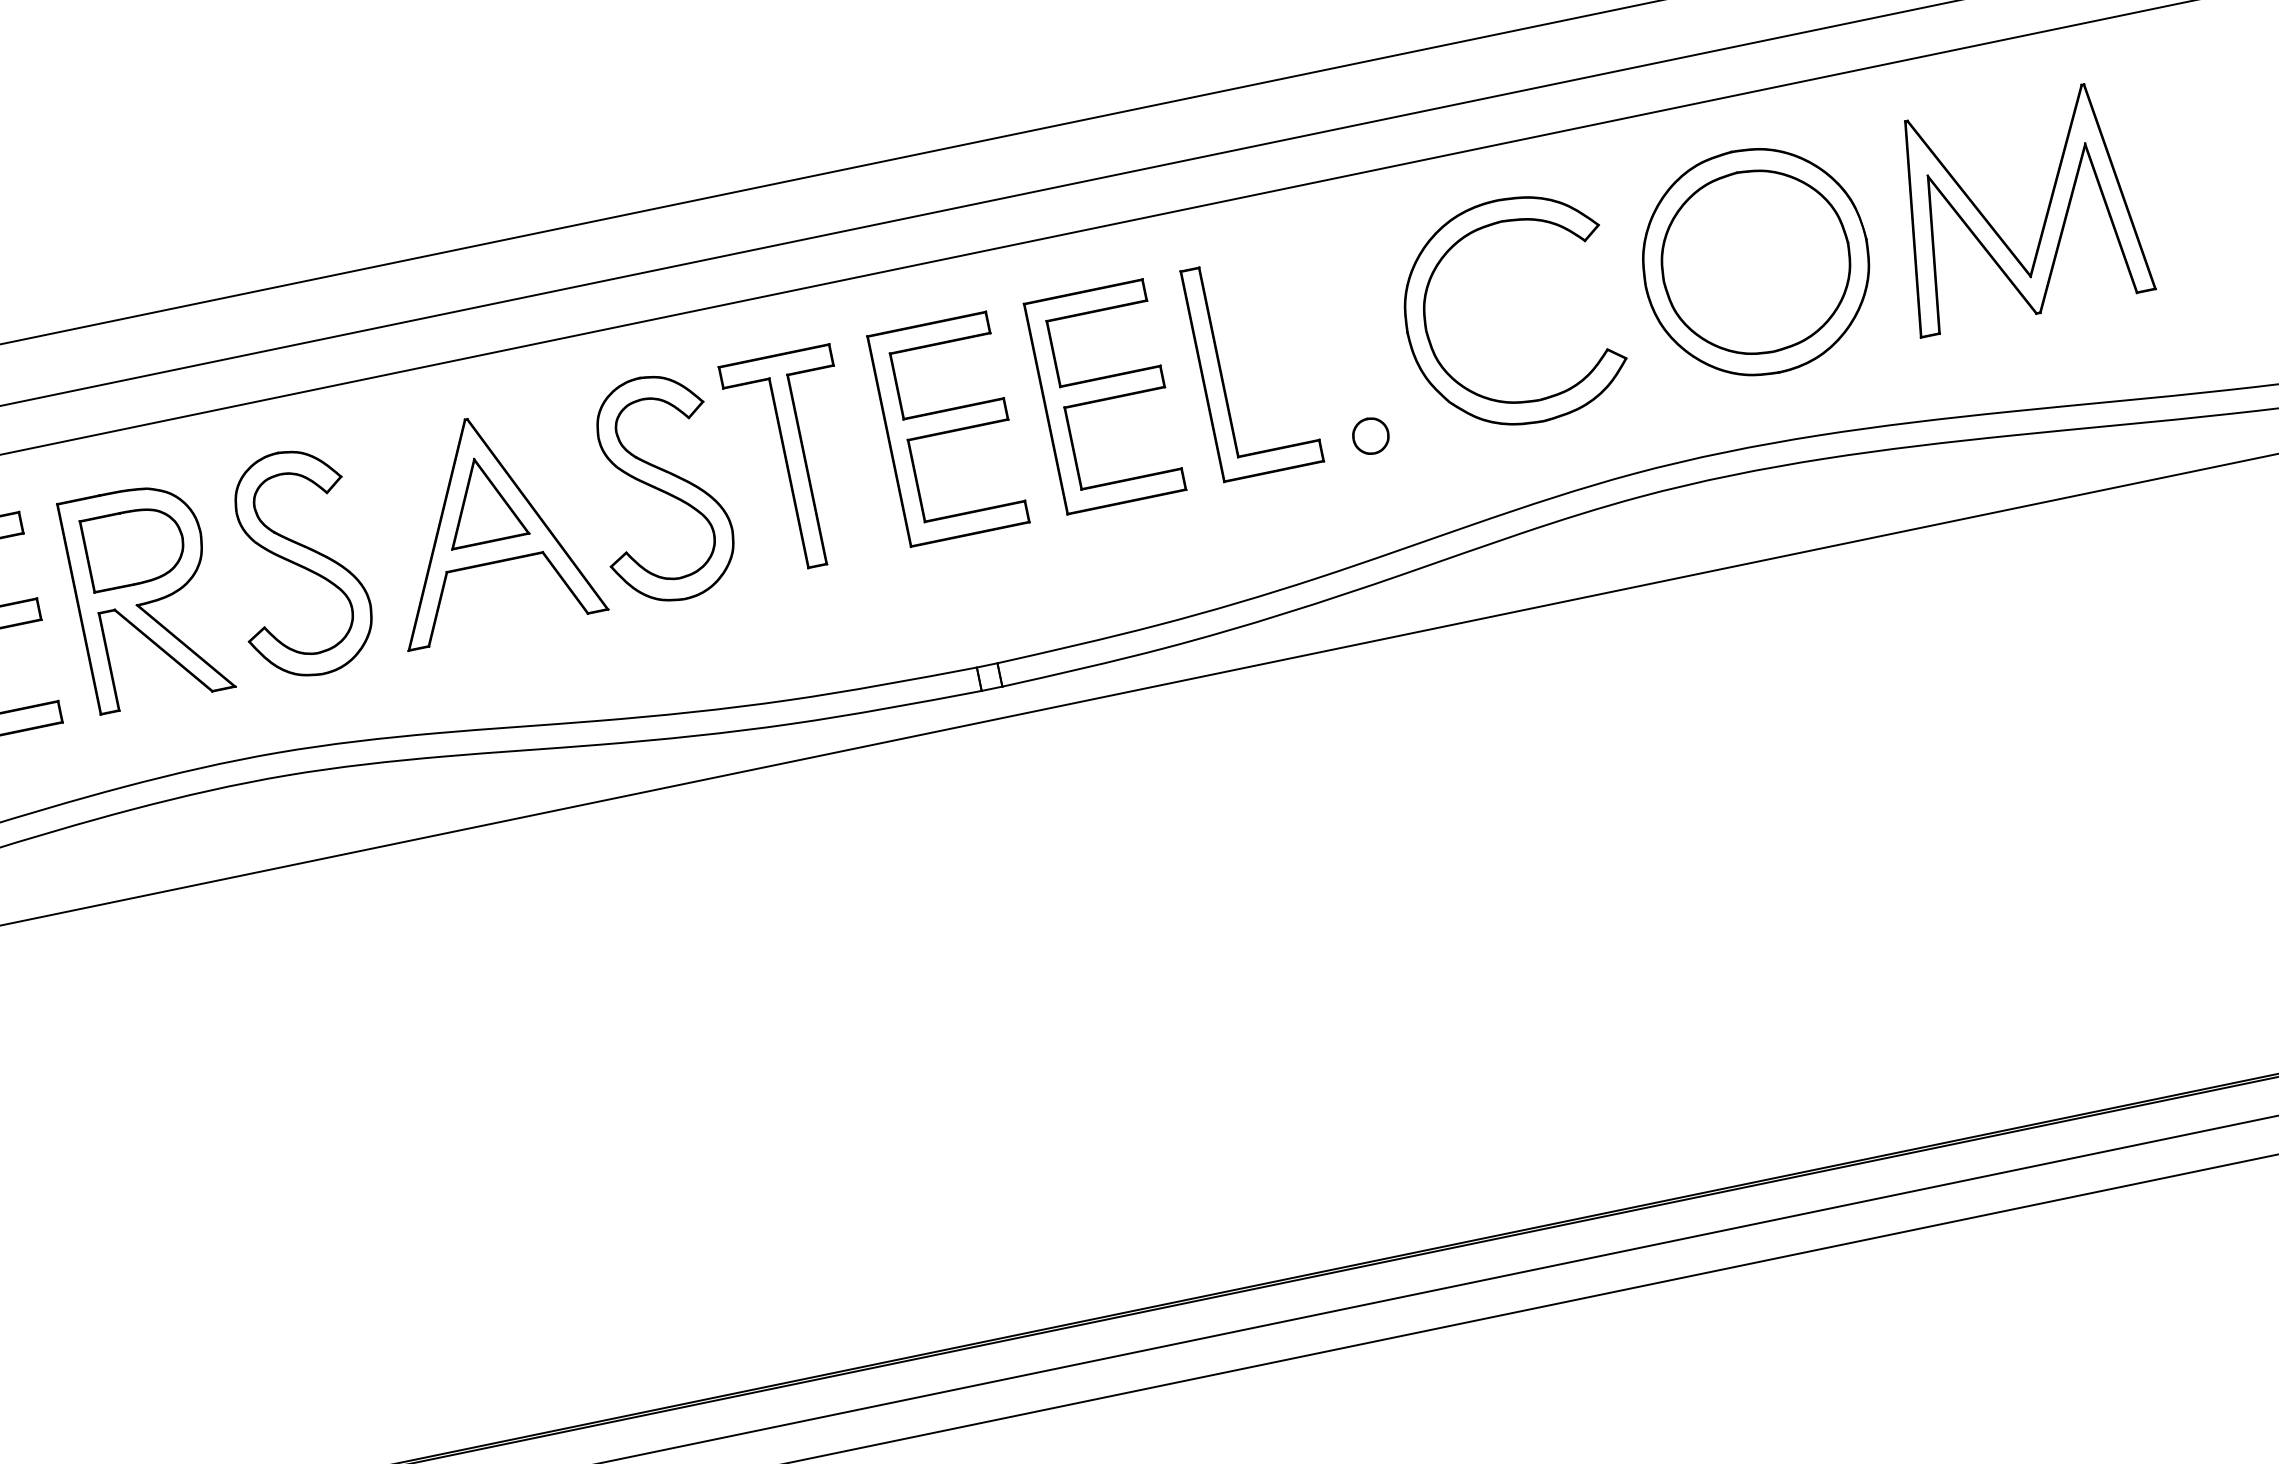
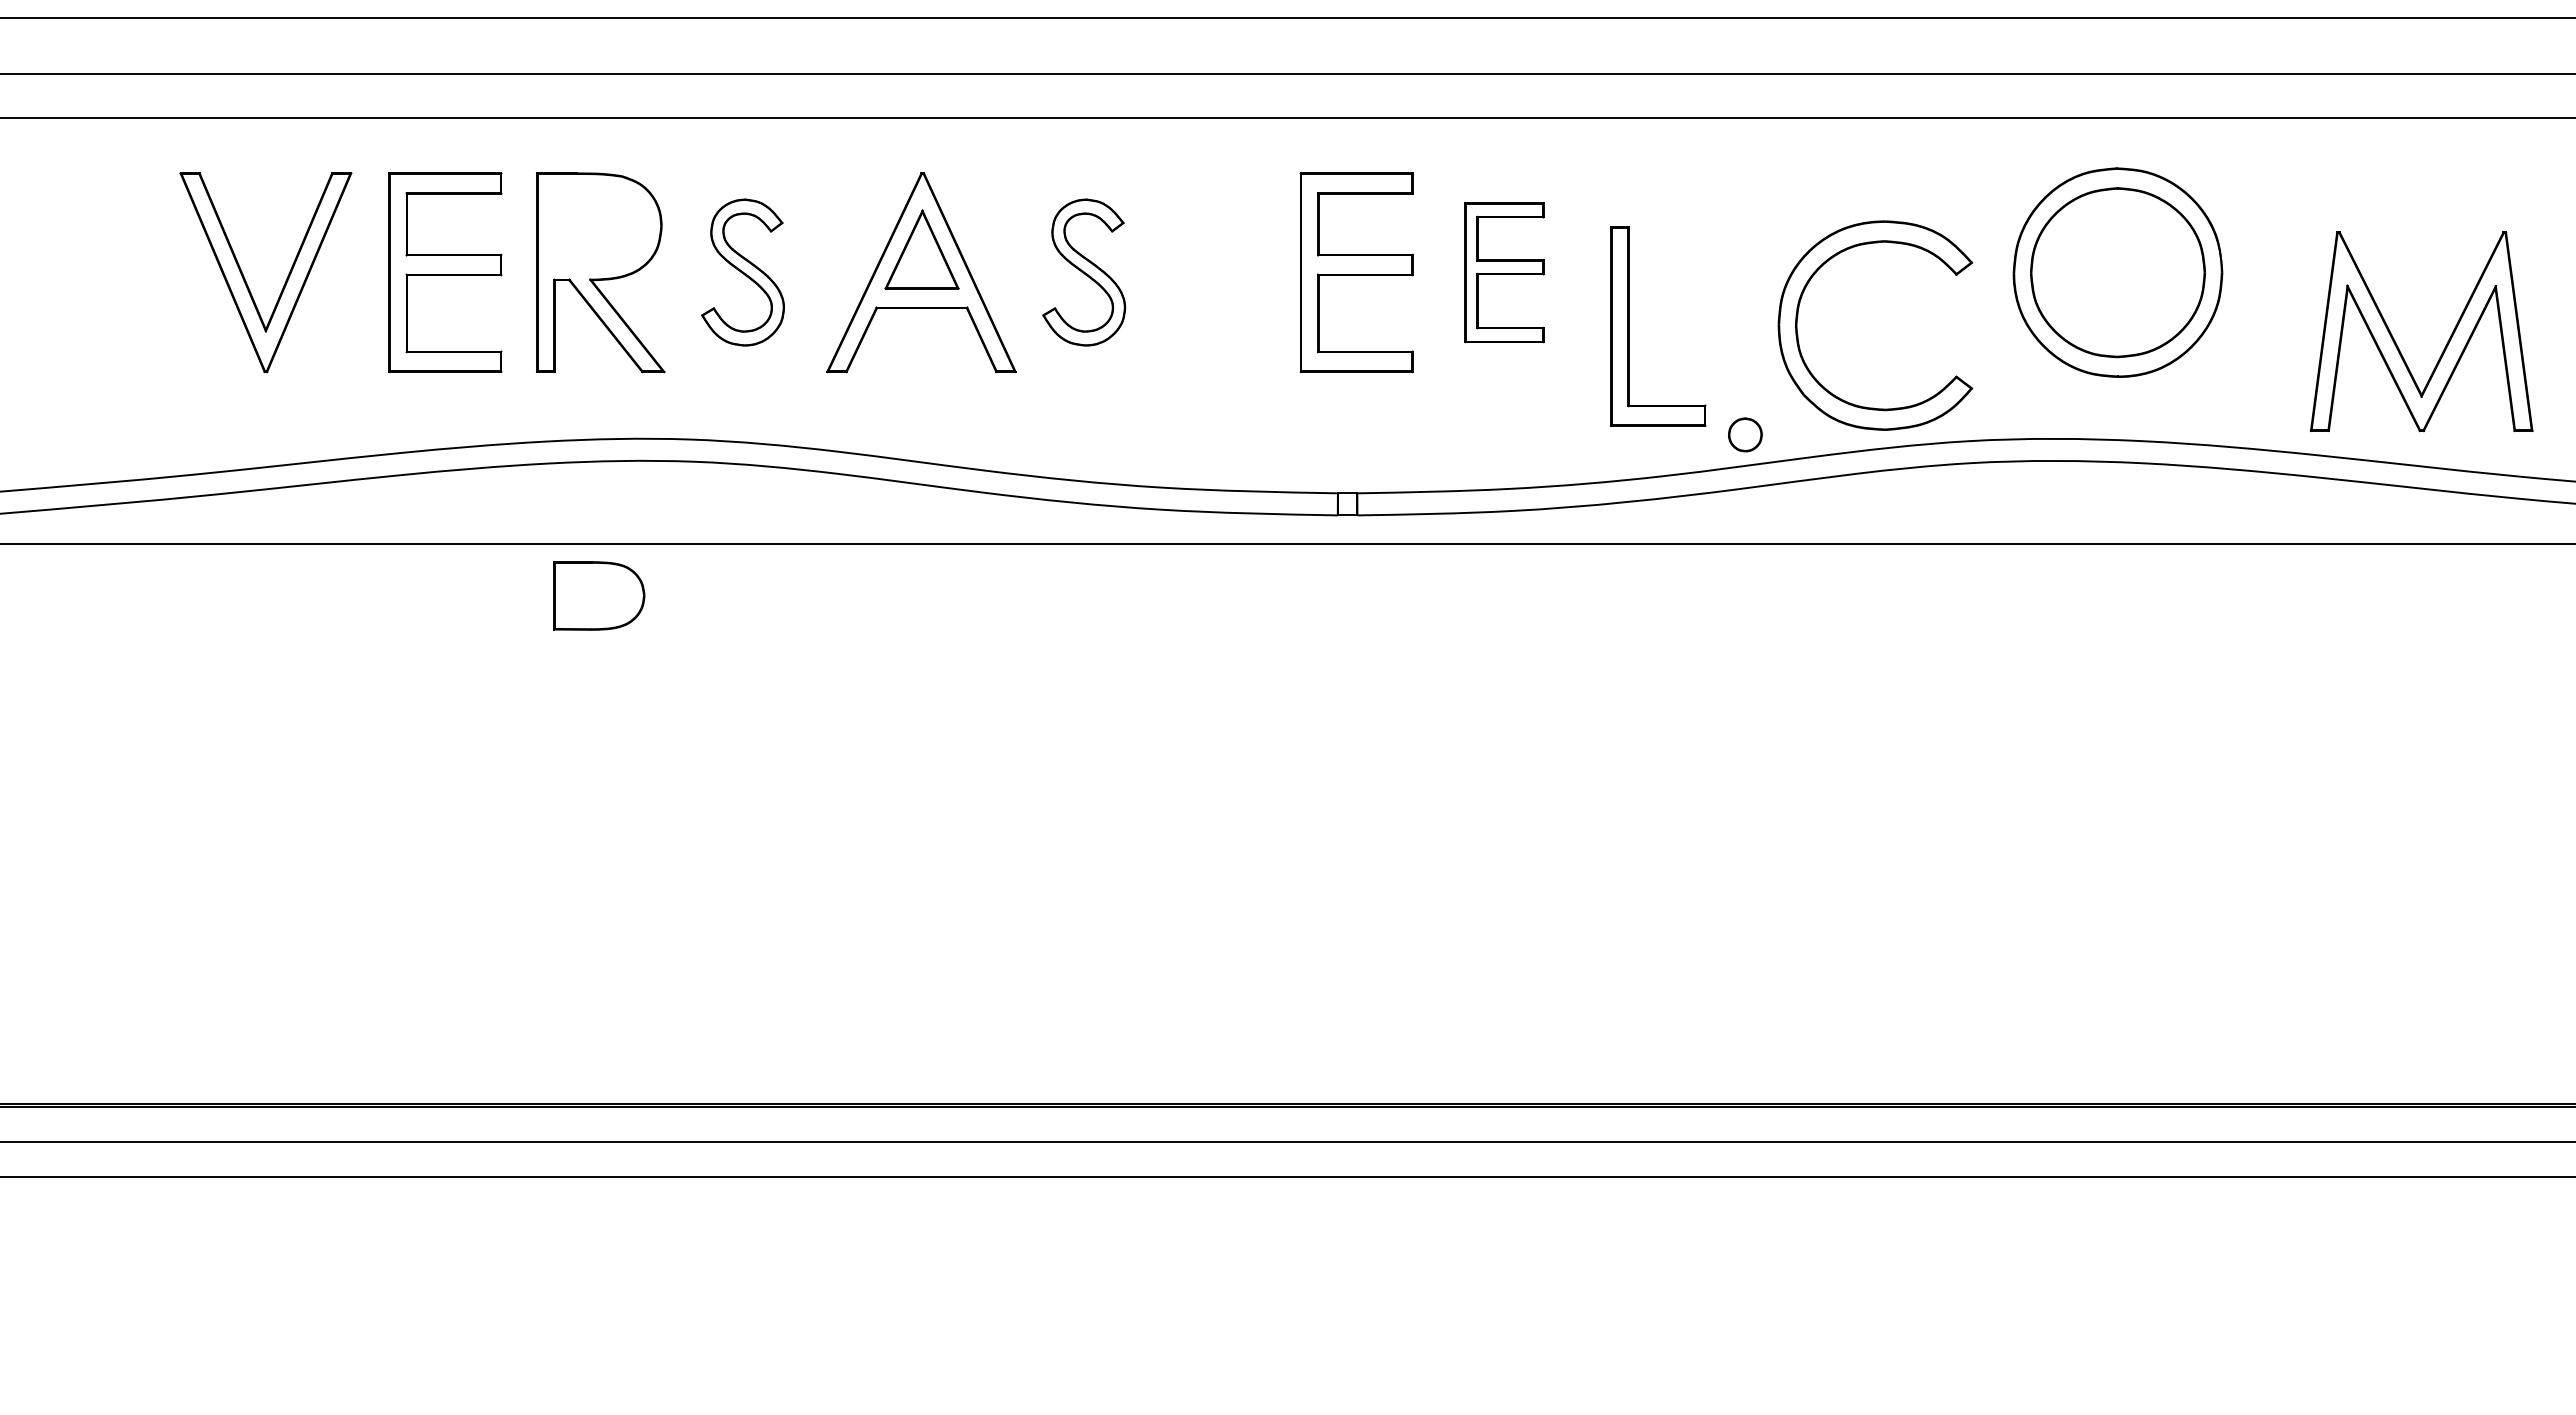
part: (1993, 227) -> (2397, 344), moved
part: (1426, 320) -> (1798, 316), moved
part: (1221, 372) -> (1629, 326), moved
part: (1105, 396) -> (1504, 272), size x0.7
part: (1370, 435) -> (1745, 434), moved
part: (795, 460) -> (1212, 272), removed
part: (658, 489) -> (1083, 272), size x0.7
part: (134, 546) -> (599, 595), moved
part: (296, 564) -> (742, 272), size x0.7

